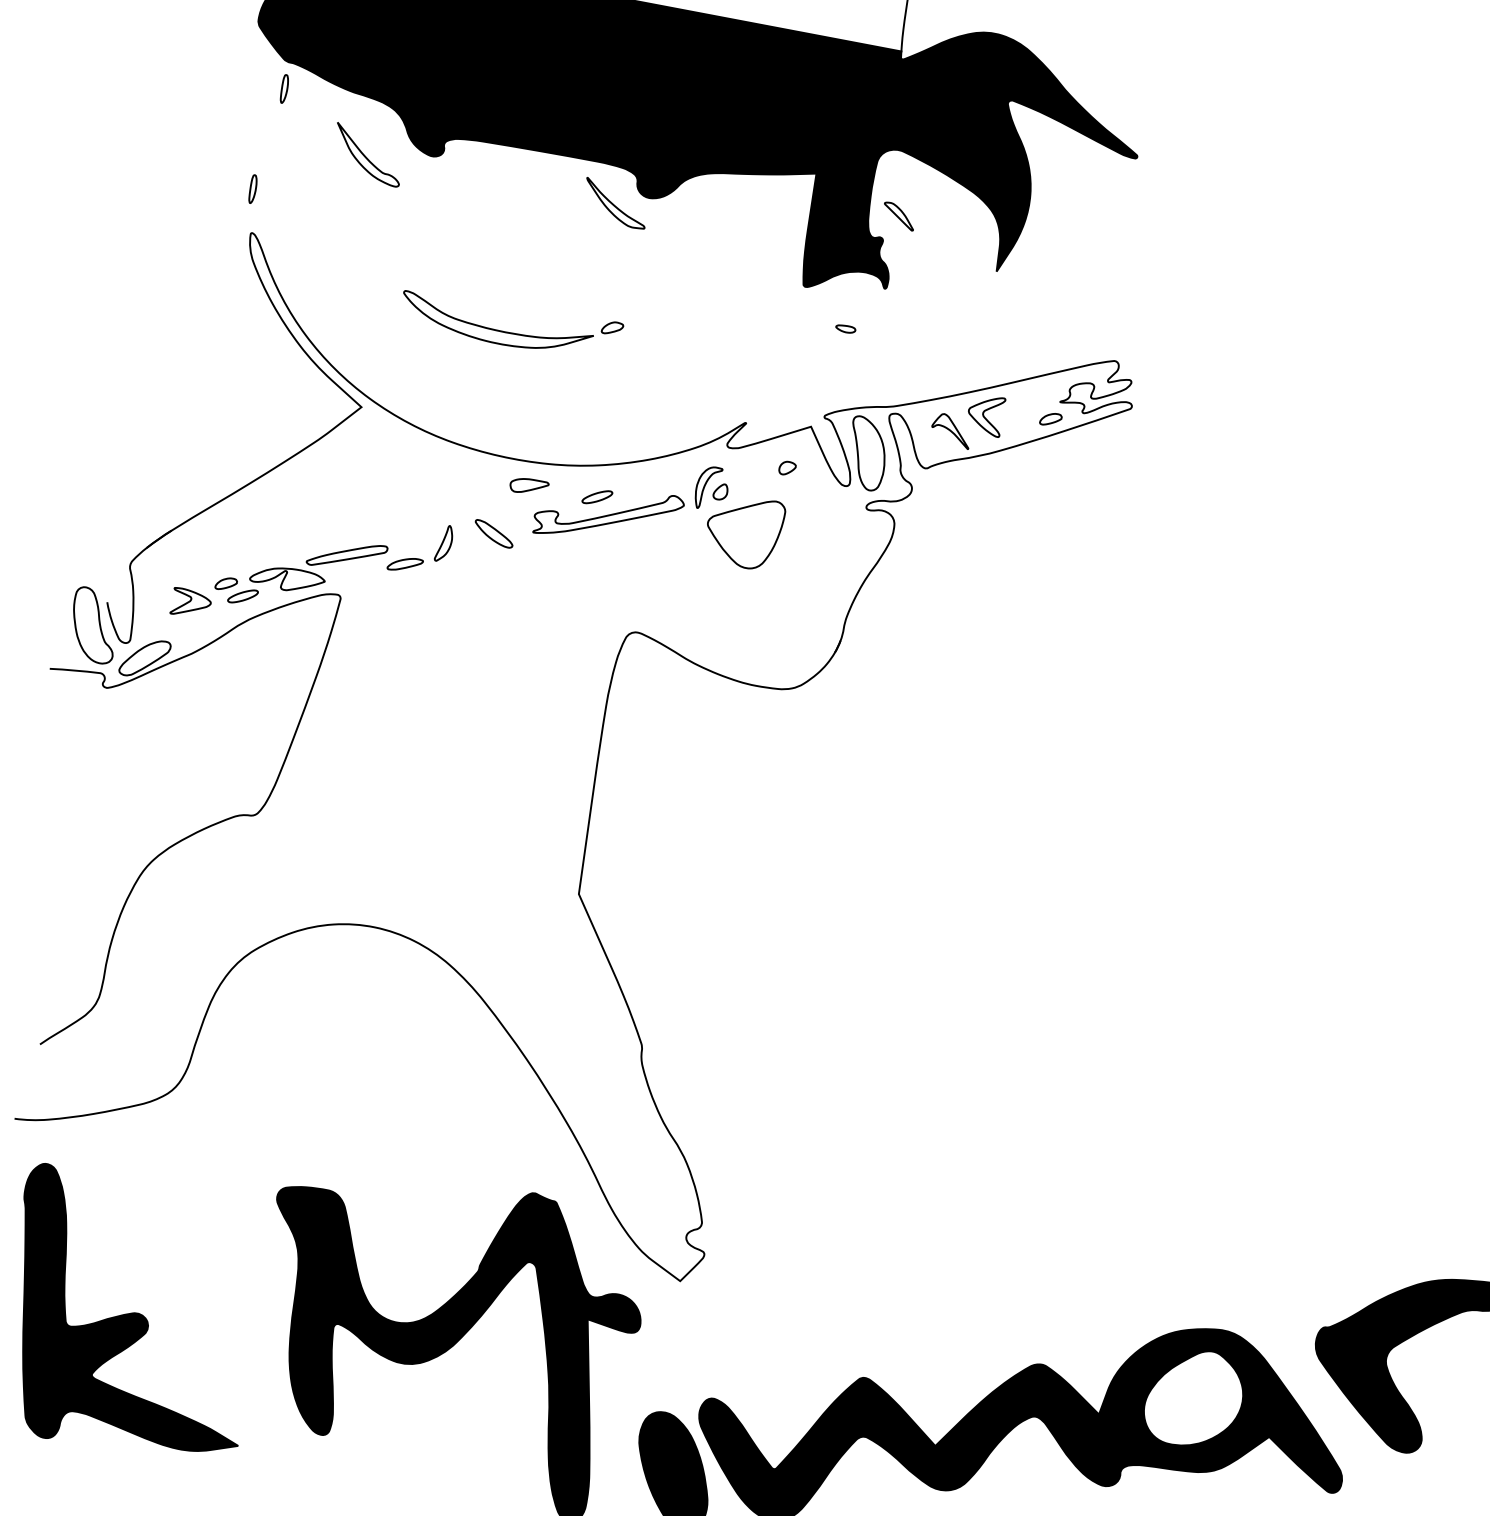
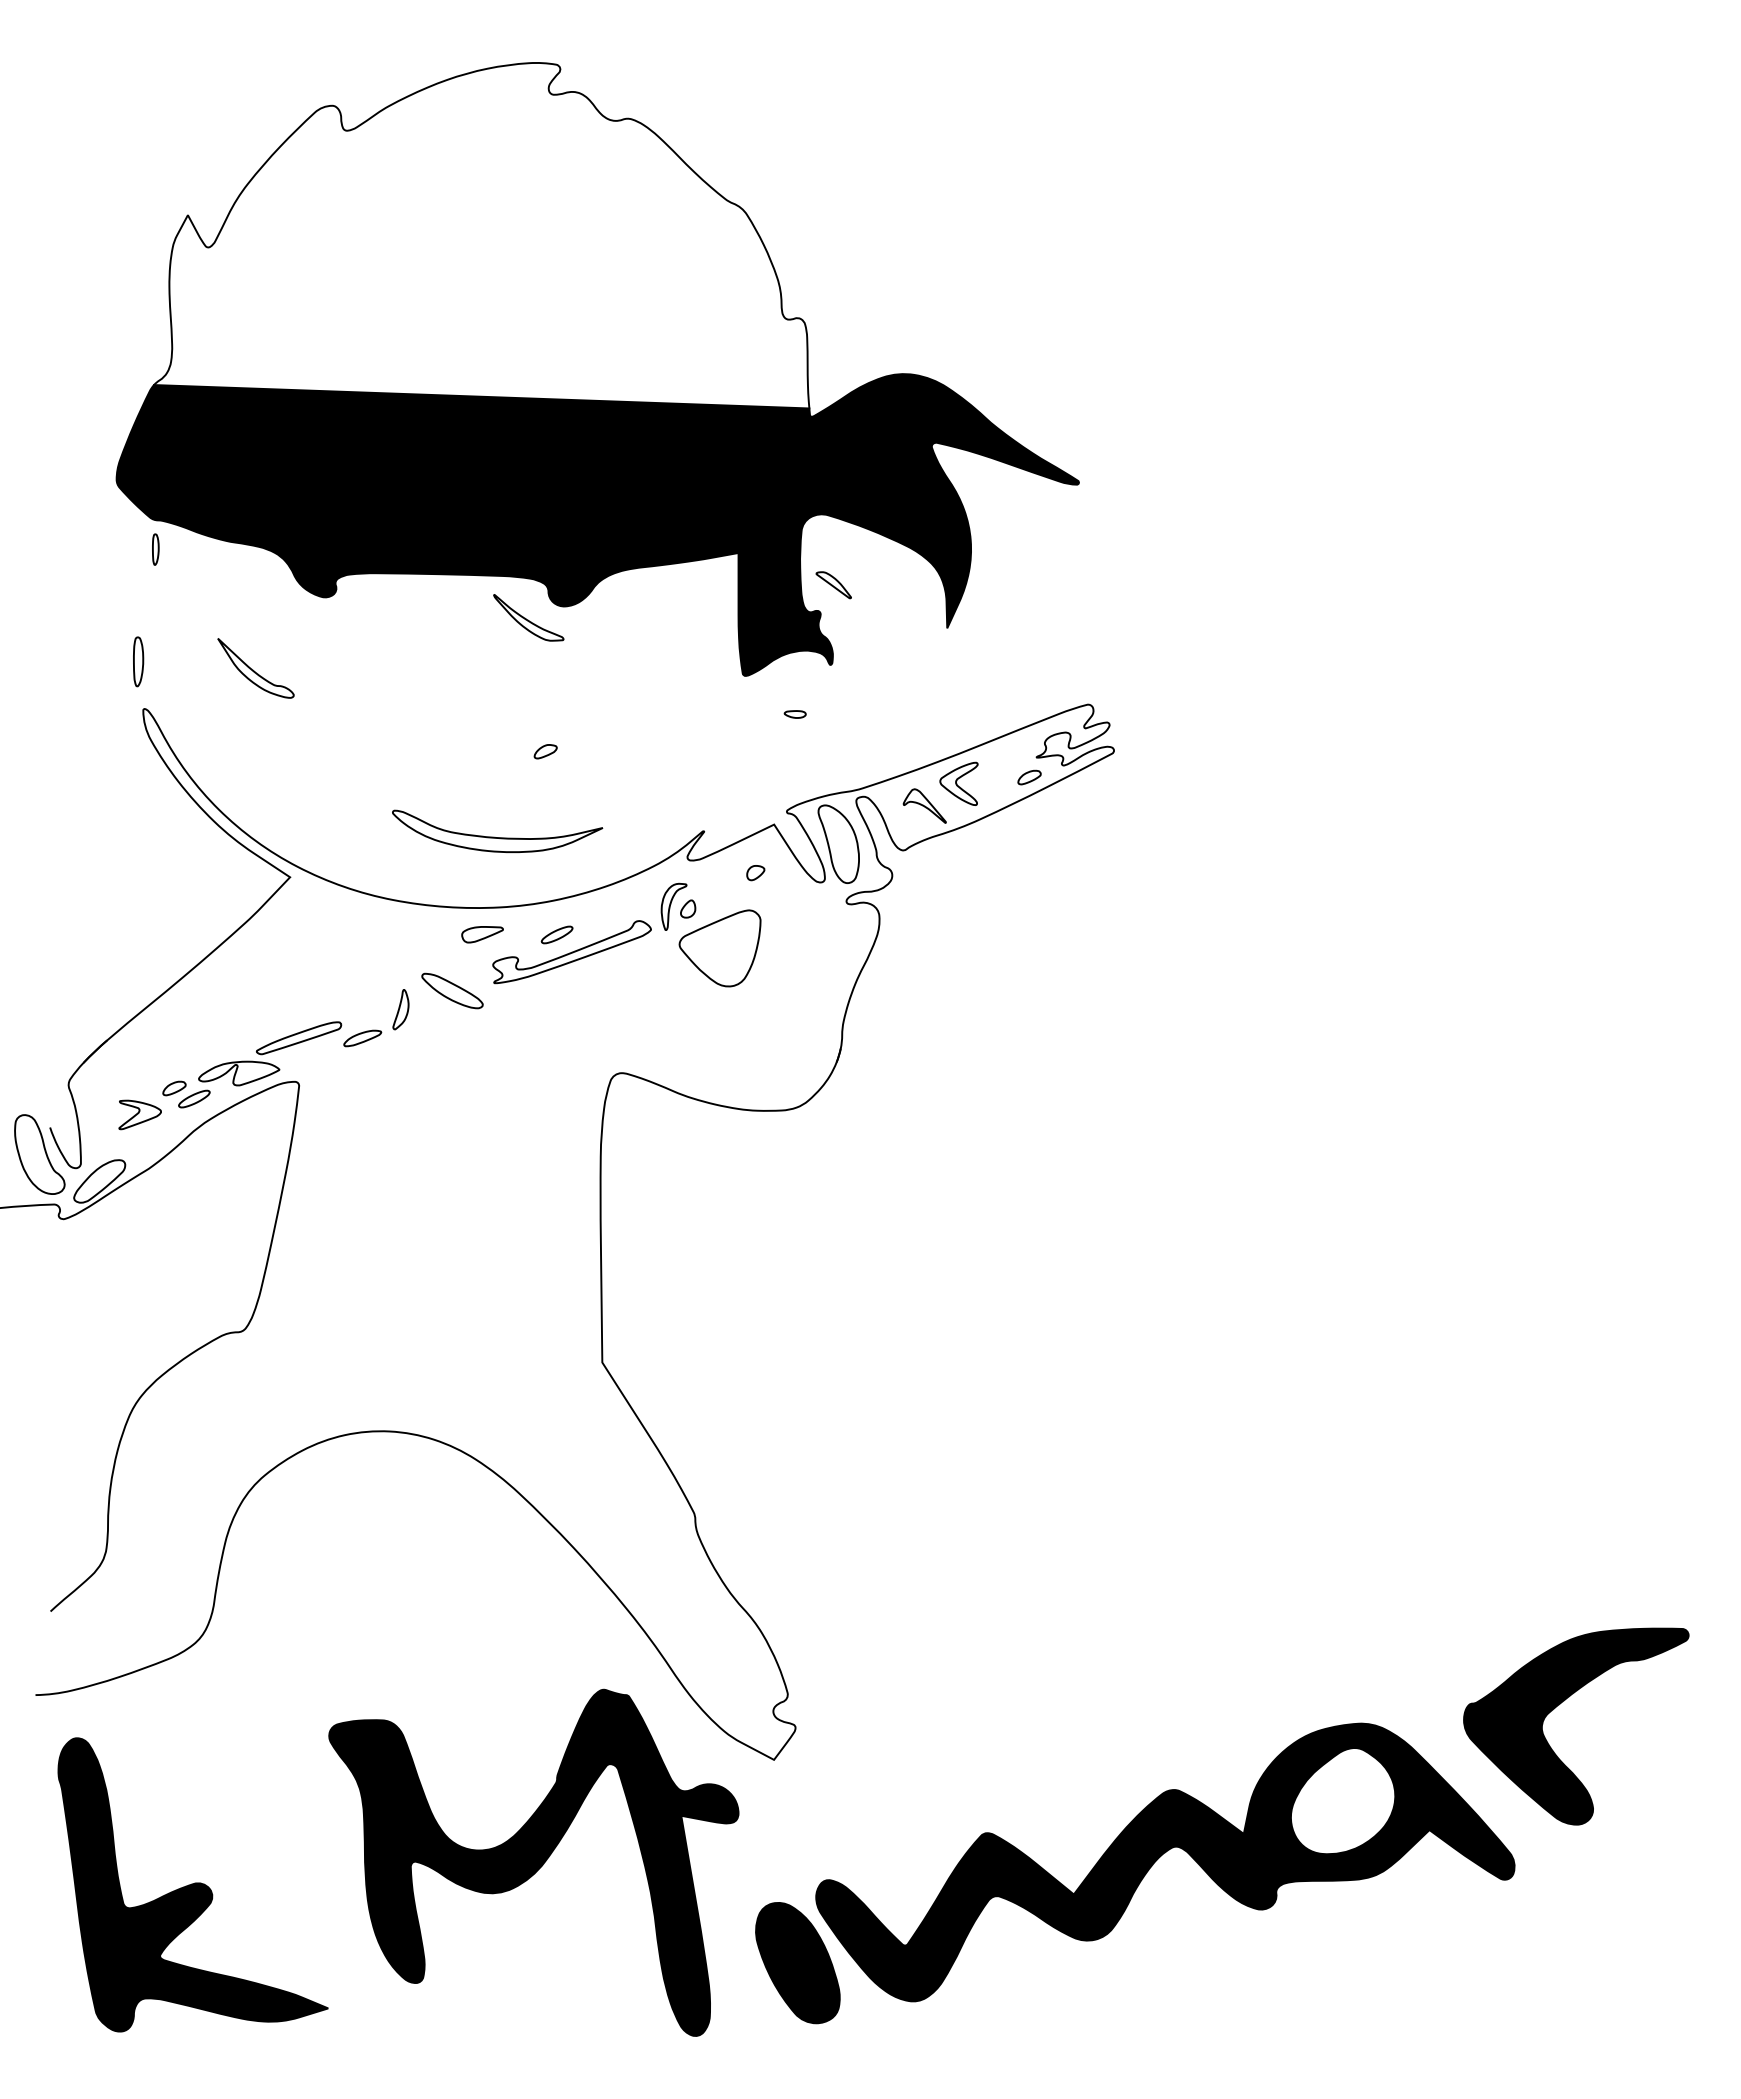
part: (367, 154) -> (255, 668), moved
part: (253, 188) -> (138, 661), size x1.6
part: (493, 328) -> (494, 836), moved
part: (493, 534) -> (452, 991), size x1.4

